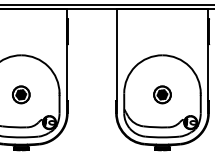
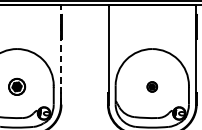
line: (66, 61) -> (60, 54), solid -> dashed
part: (162, 94) -> (152, 86), size x0.6

